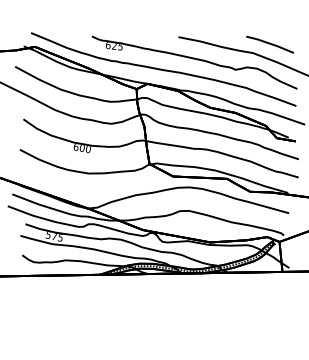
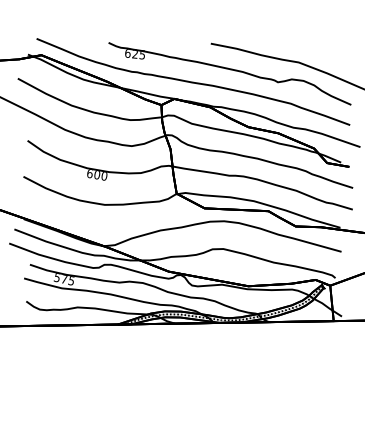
line: (270, 44) -> (319, 52), removed

